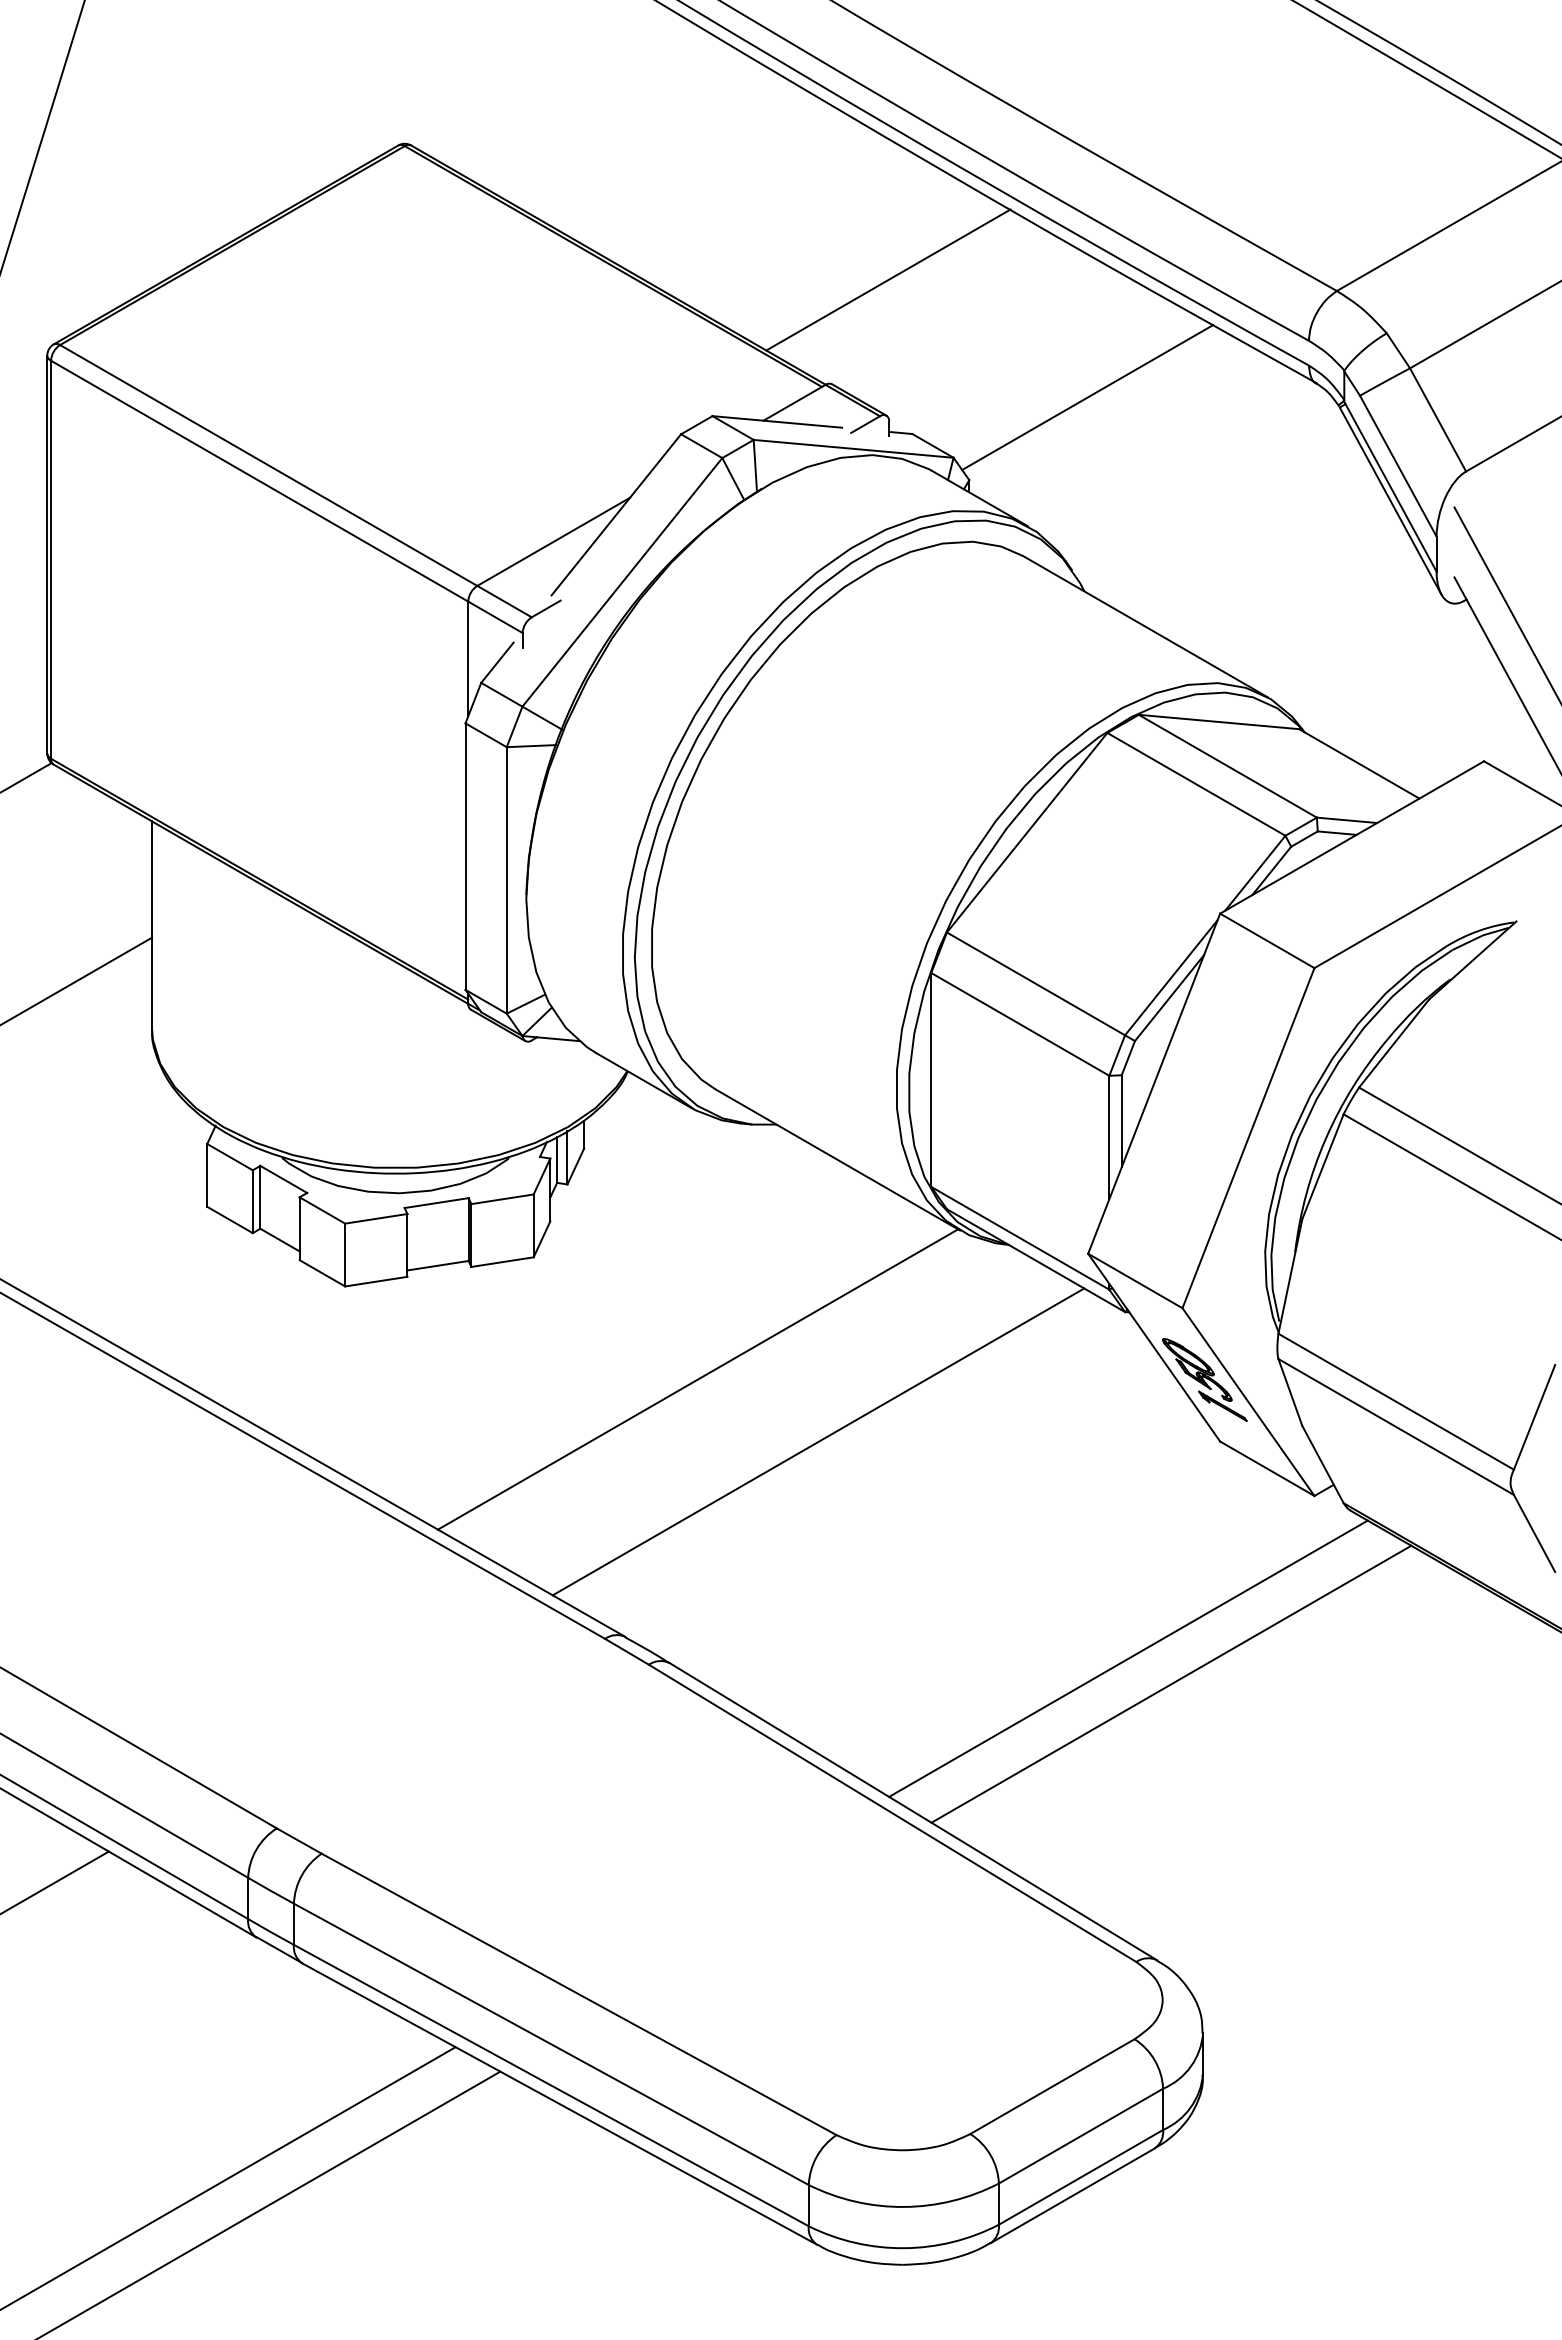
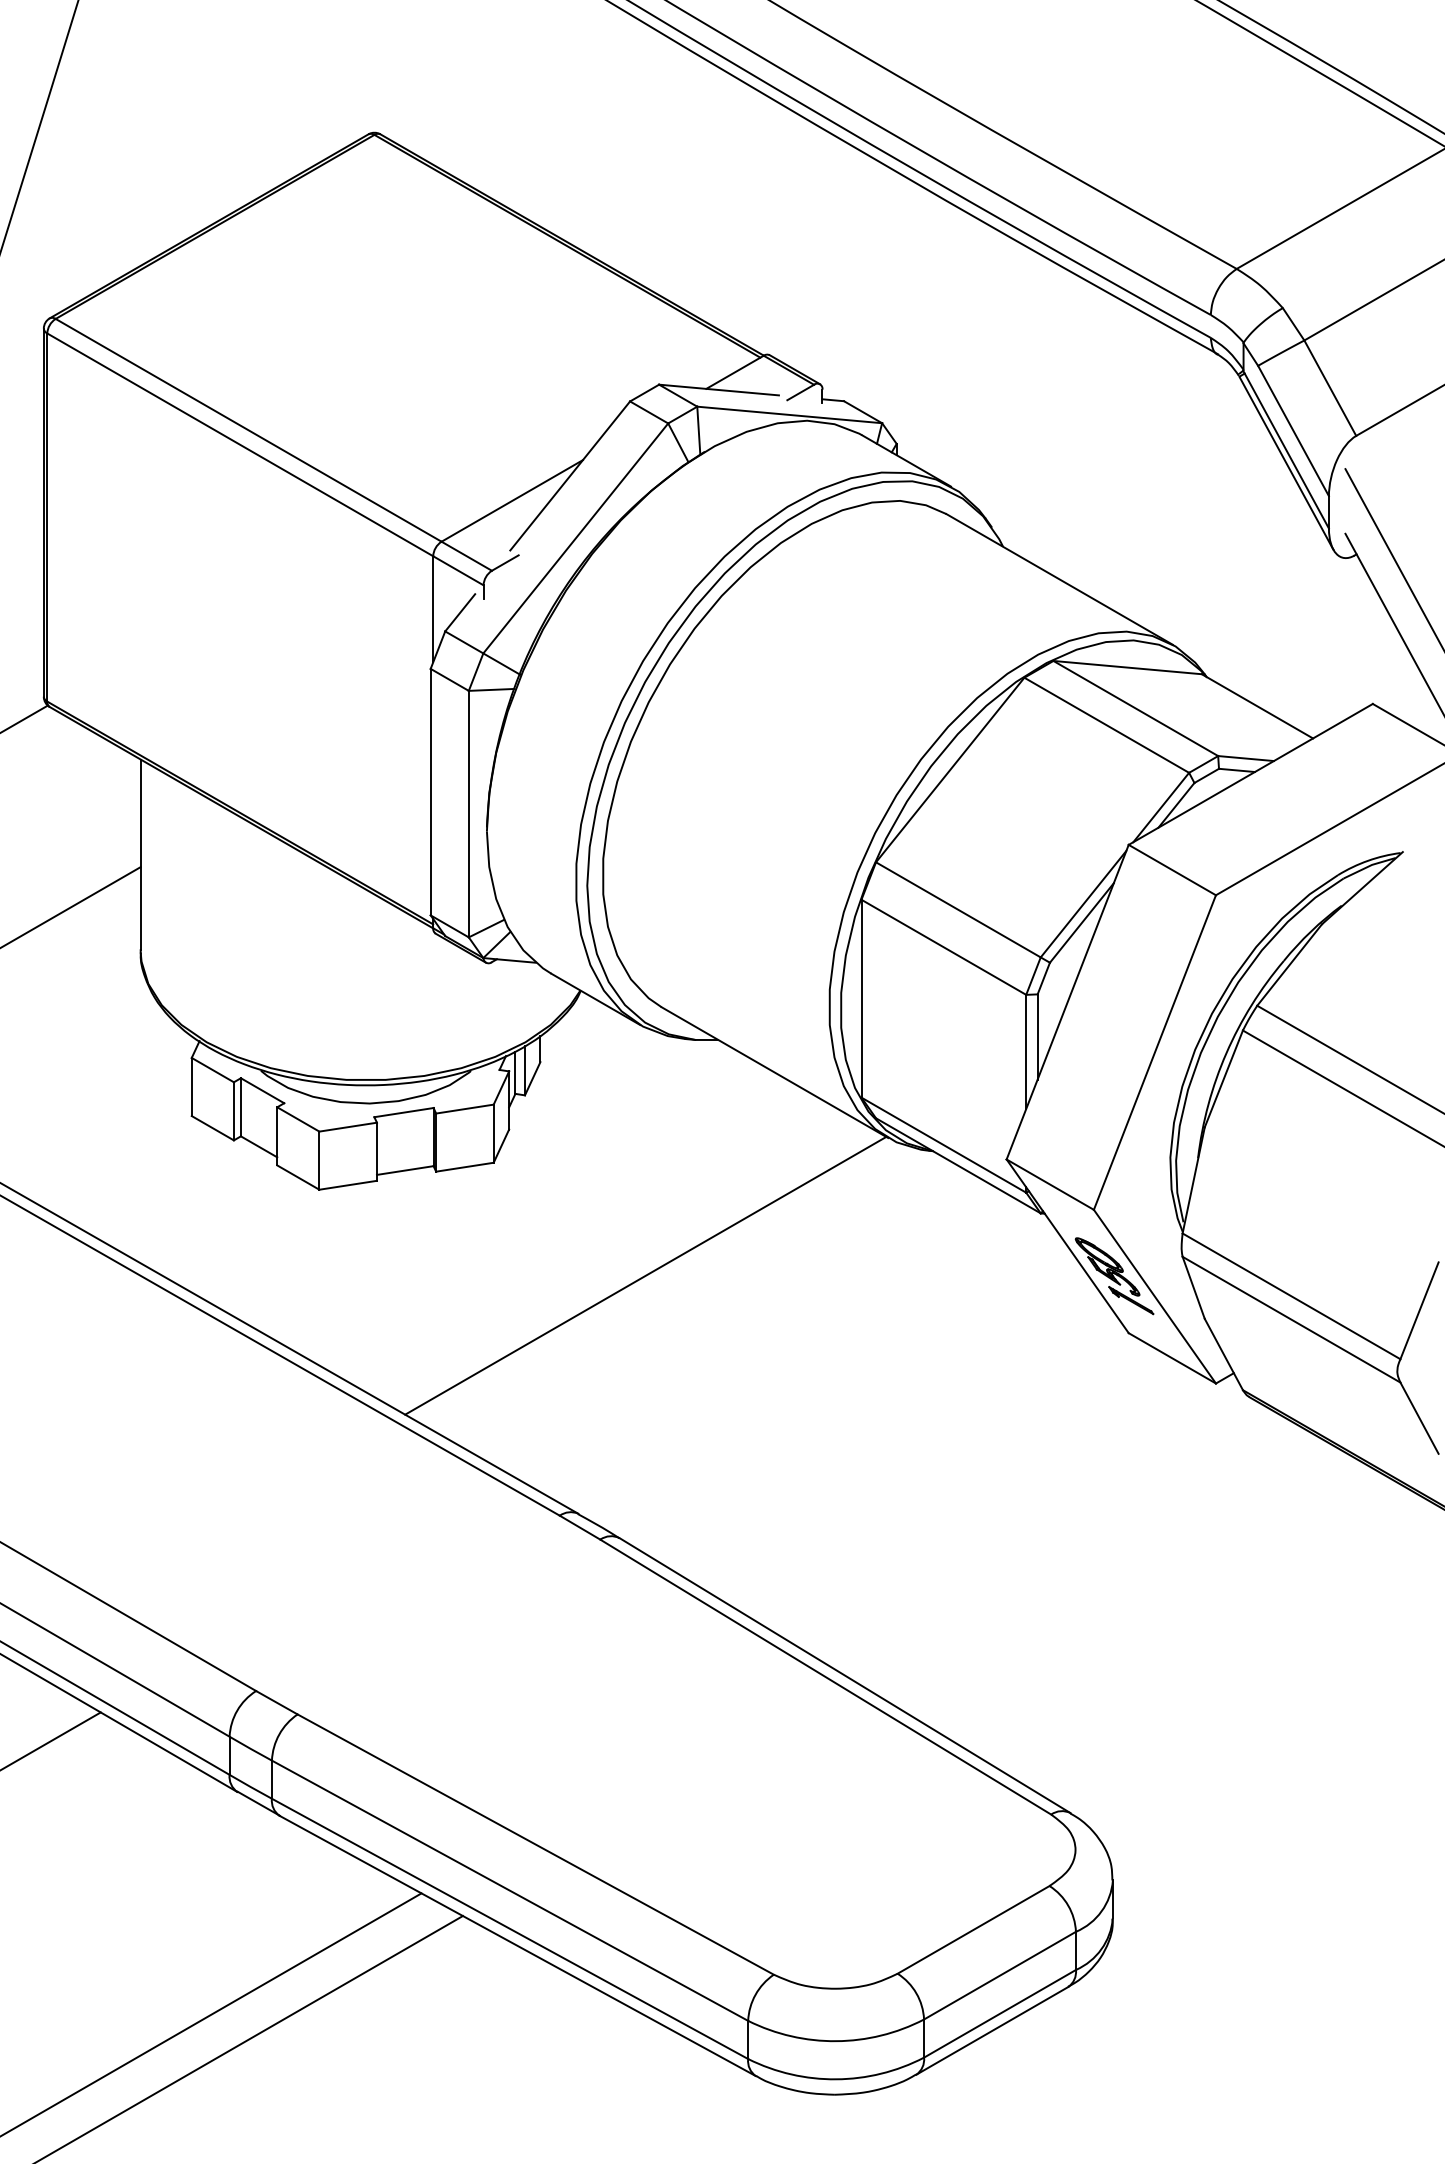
line: (888, 279) -> (821, 258), removed
line: (1087, 397) -> (1006, 367), removed
line: (818, 1441) -> (757, 1333), removed
line: (1128, 1658) -> (1043, 1533), removed
line: (1171, 1683) -> (1083, 1556), removed

